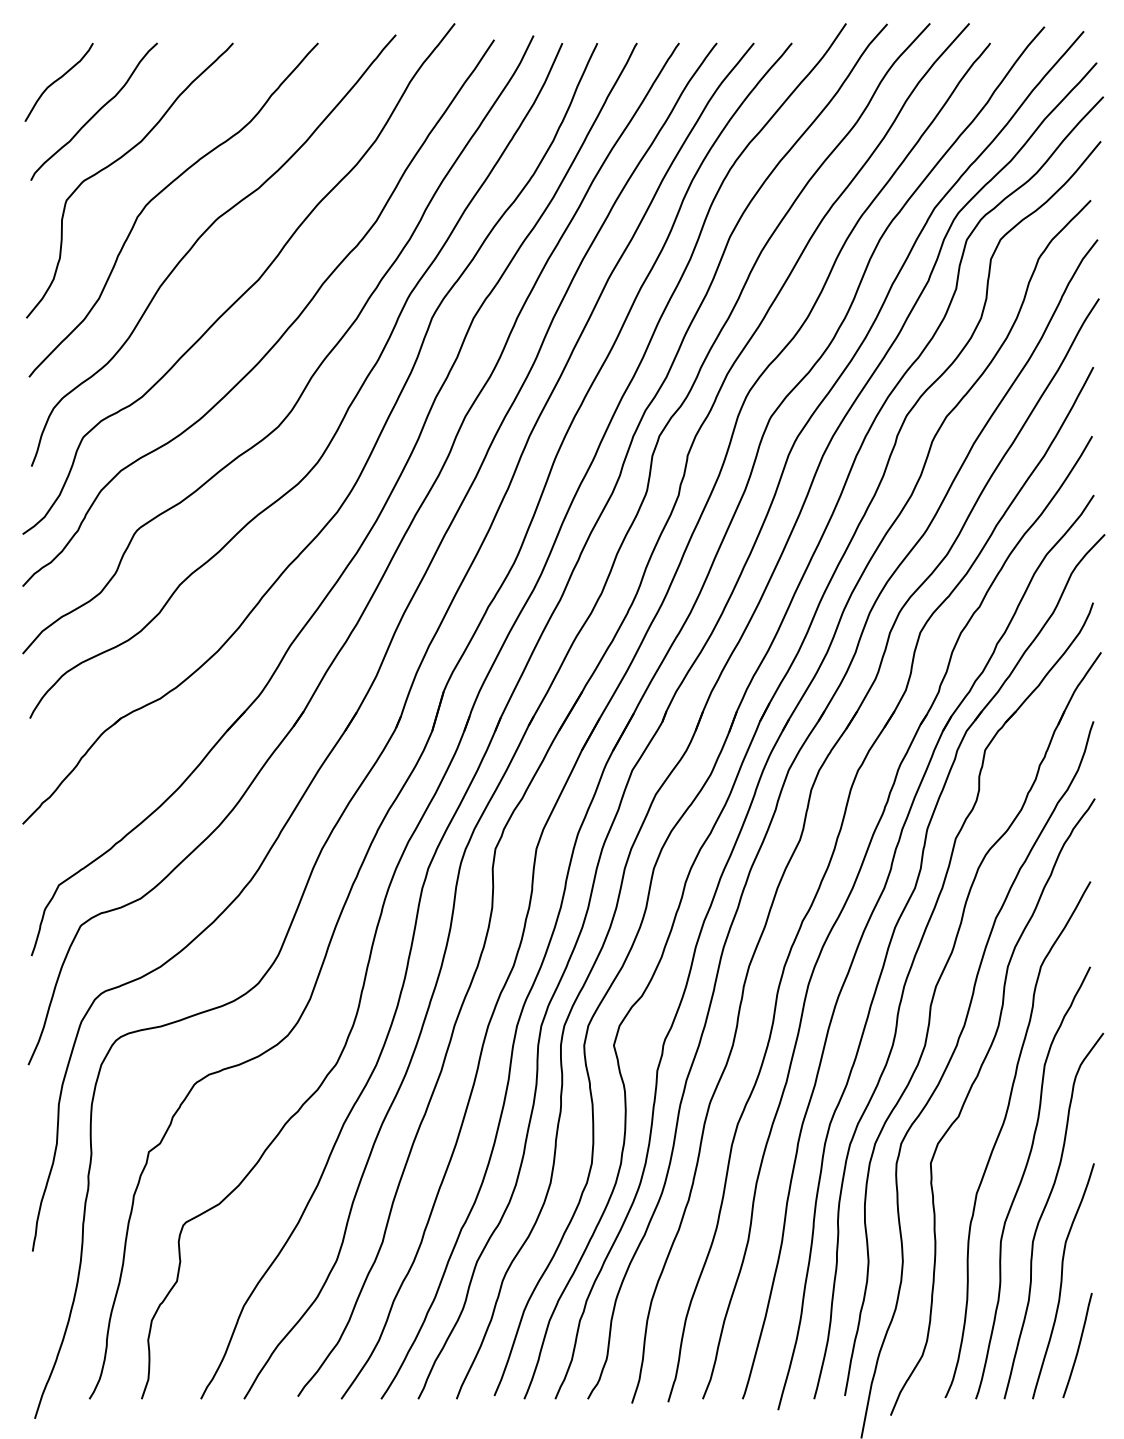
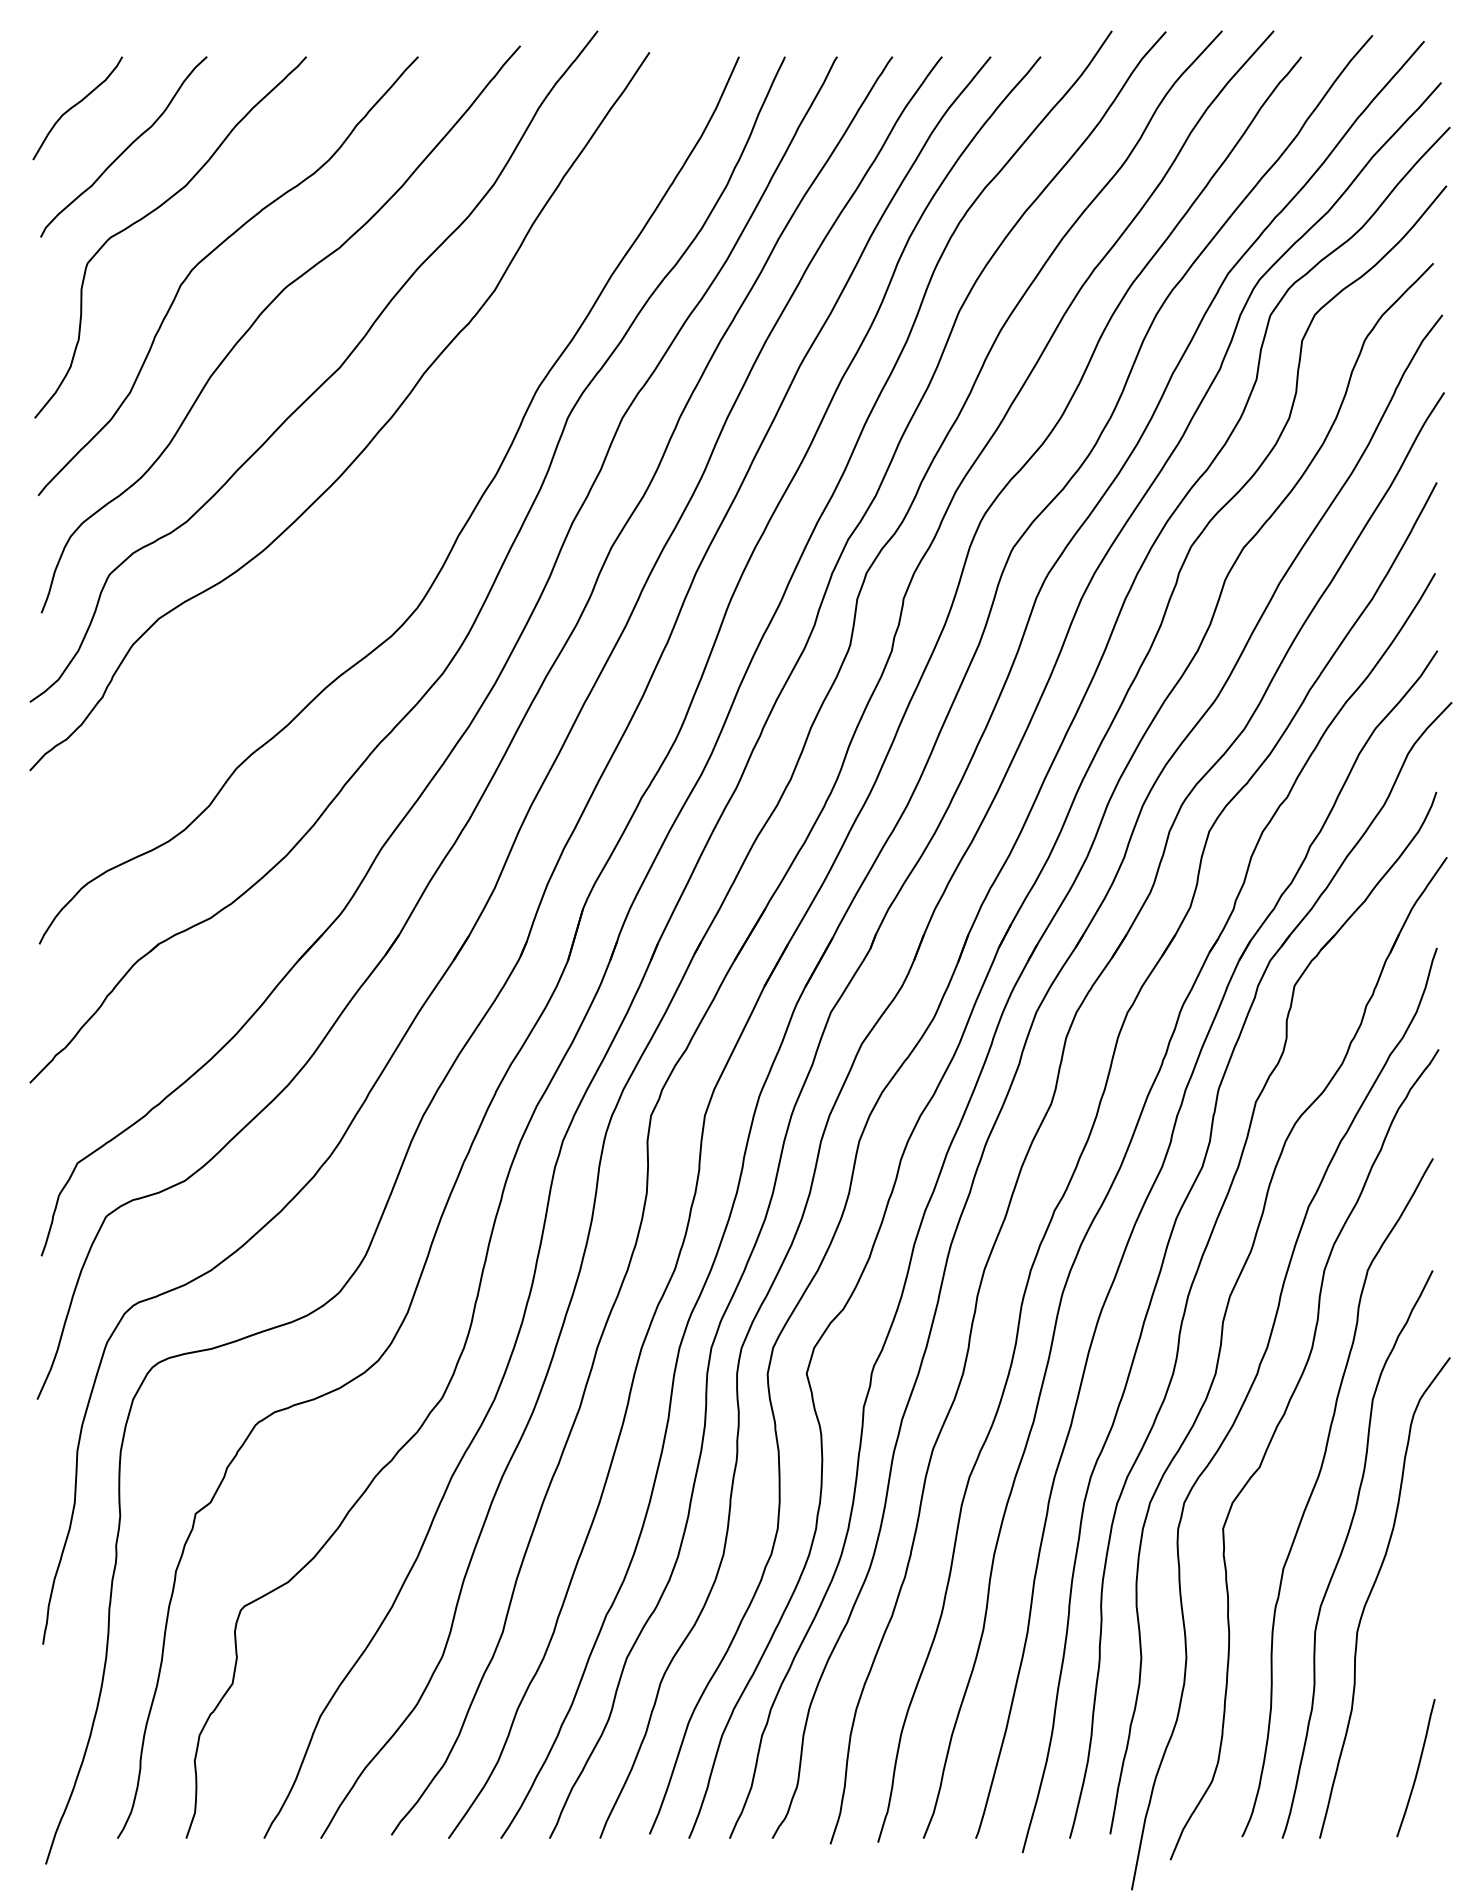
curve: (313, 372) -> (411, 489), removed
curve: (1062, 1281) -> (1396, 1683), removed

